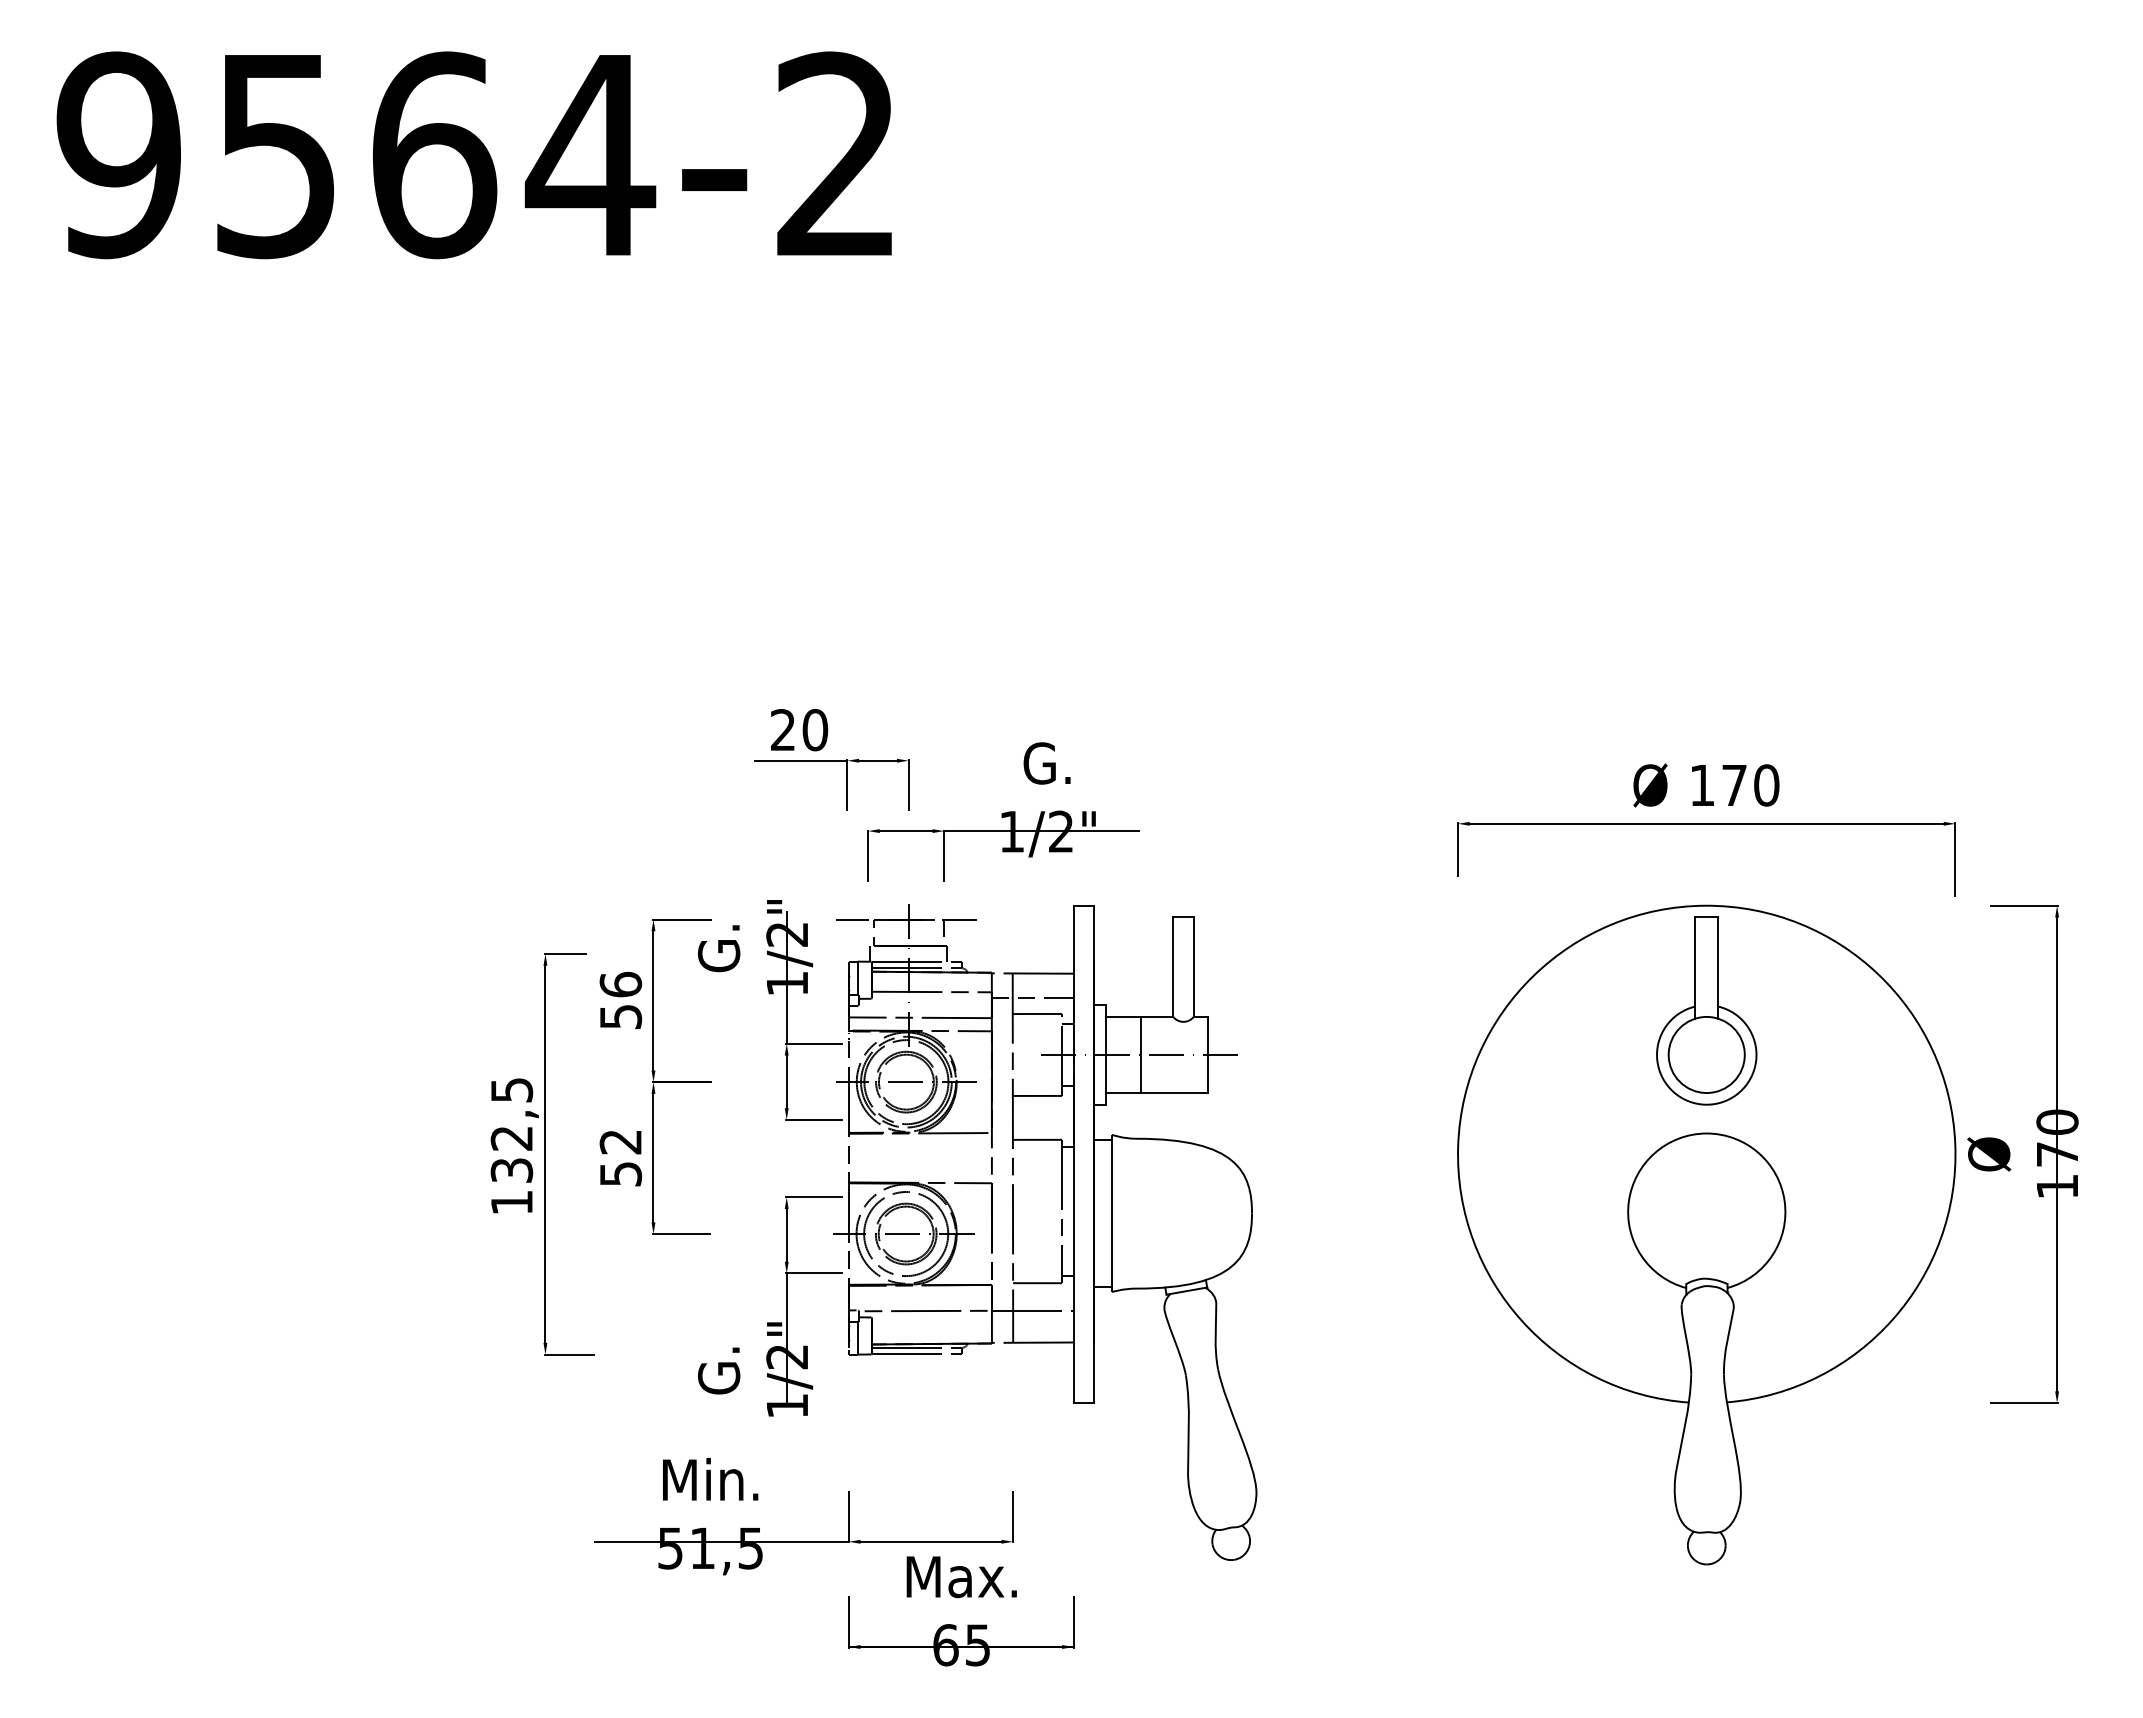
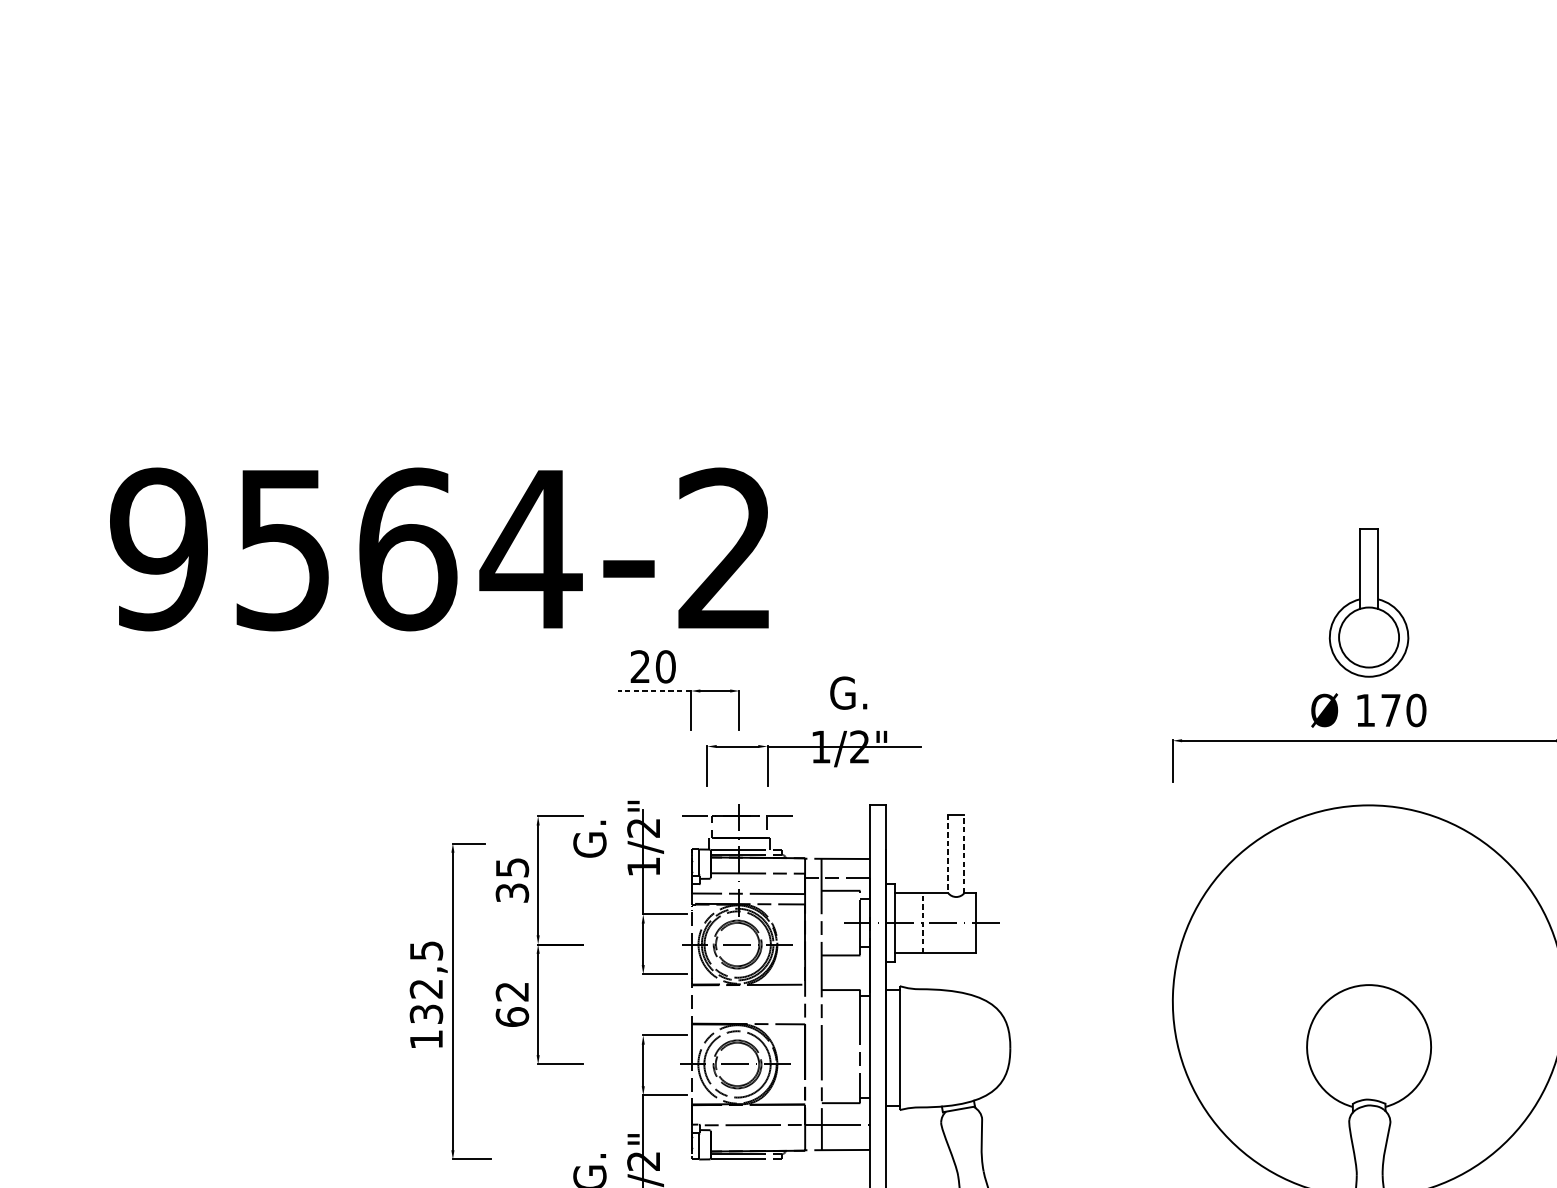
text: (473, 155) -> (438, 549), moved
line: (800, 760) -> (654, 690), solid -> dashed
line: (1173, 967) -> (948, 854), solid -> dashed
line: (1193, 967) -> (964, 854), solid -> dashed
text: (620, 999) -> (512, 879), 56 -> 35
part: (1706, 1010) -> (1368, 602), moved
line: (1141, 1054) -> (923, 922), solid -> dashed
text: (620, 1173) -> (512, 1016), 52 -> 62

